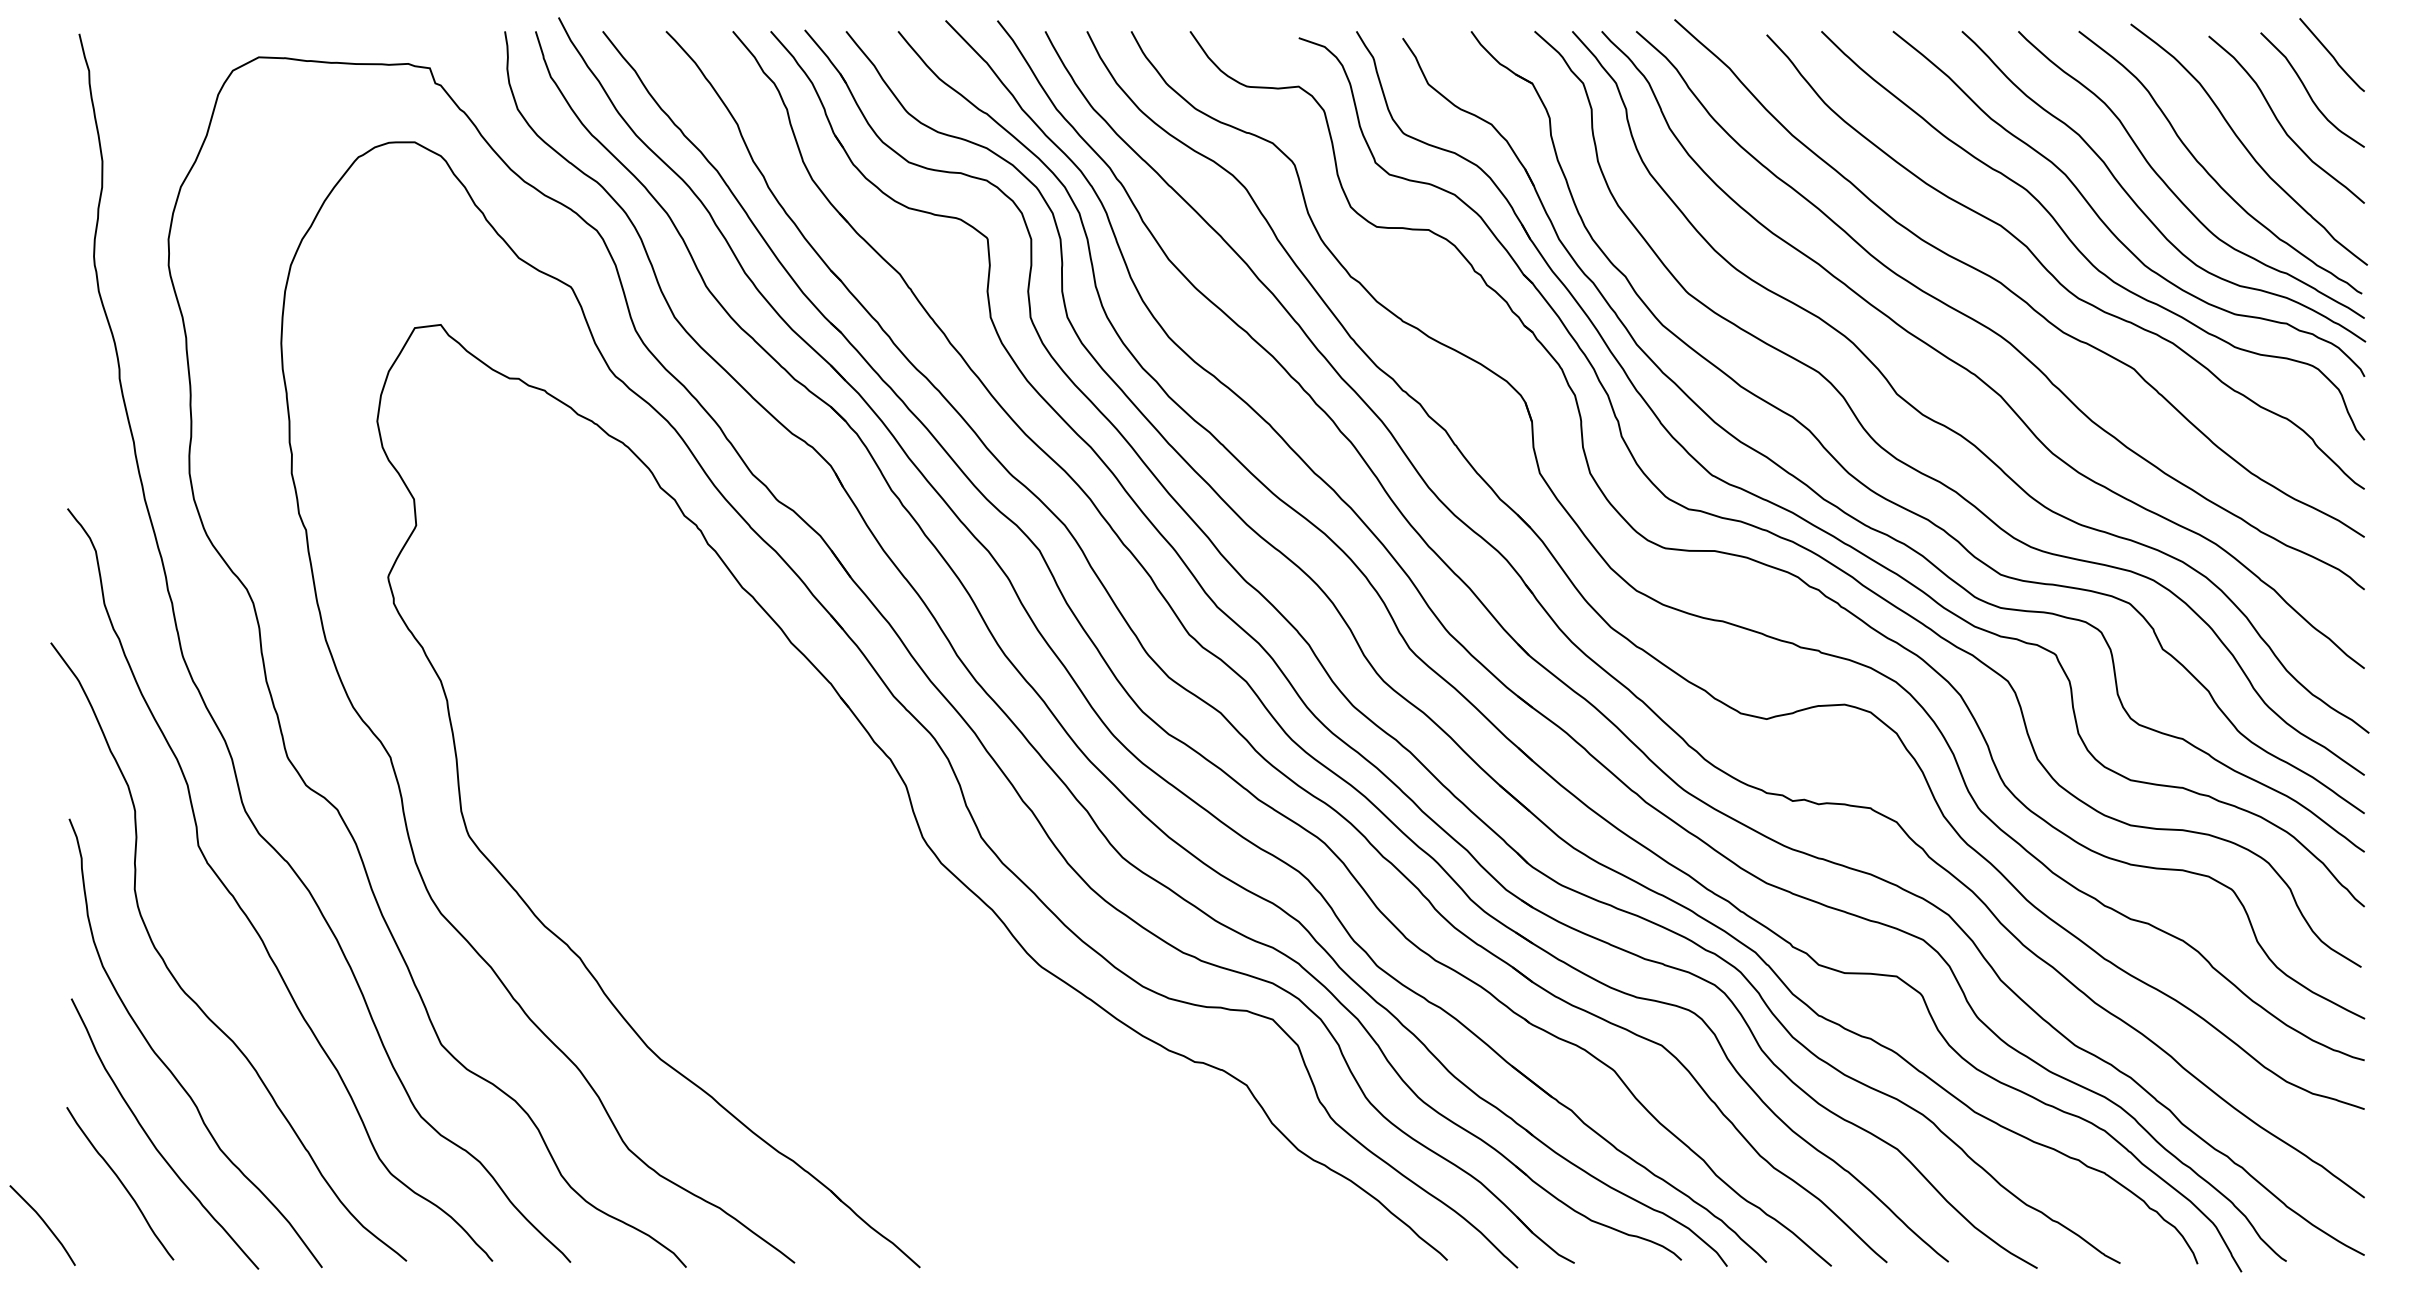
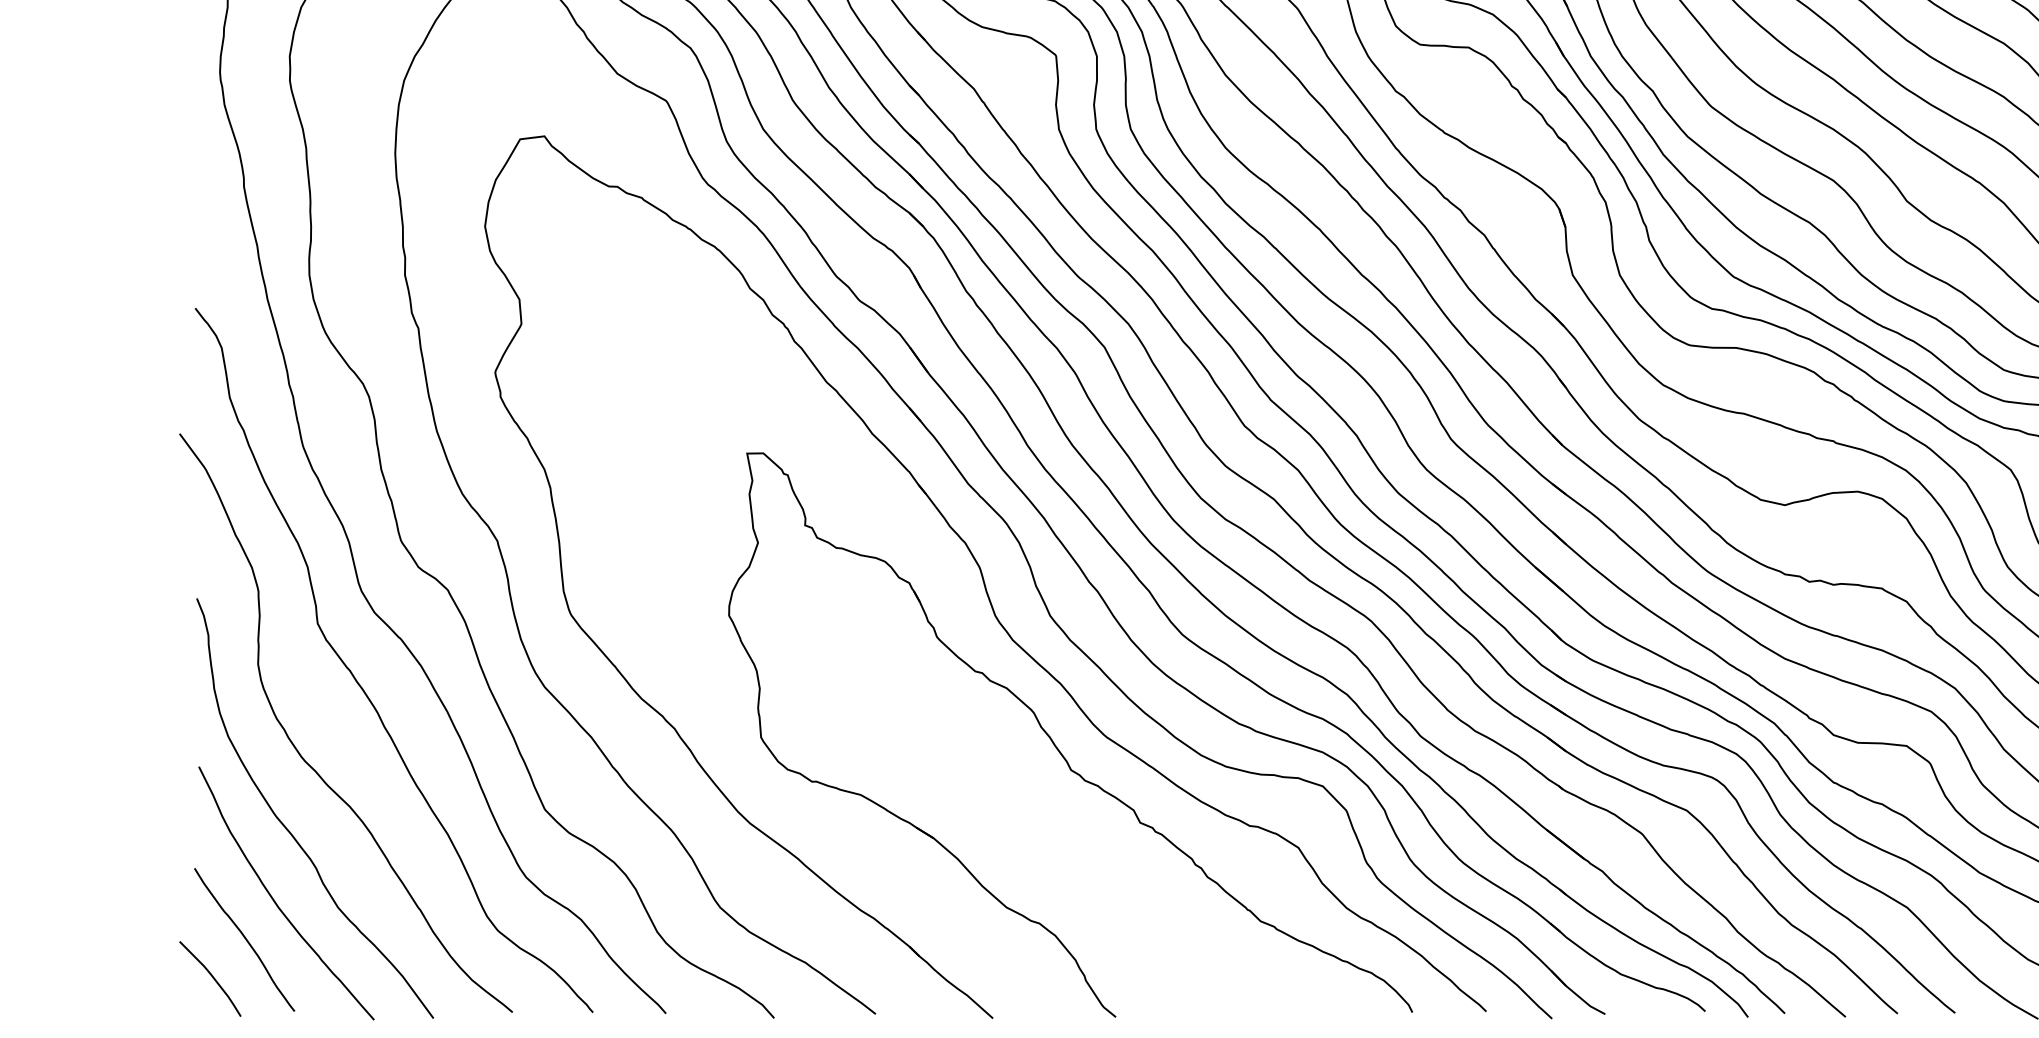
part: (987, 975) -> (1055, 745), added
curve: (44, 1223) -> (212, 977), moved

